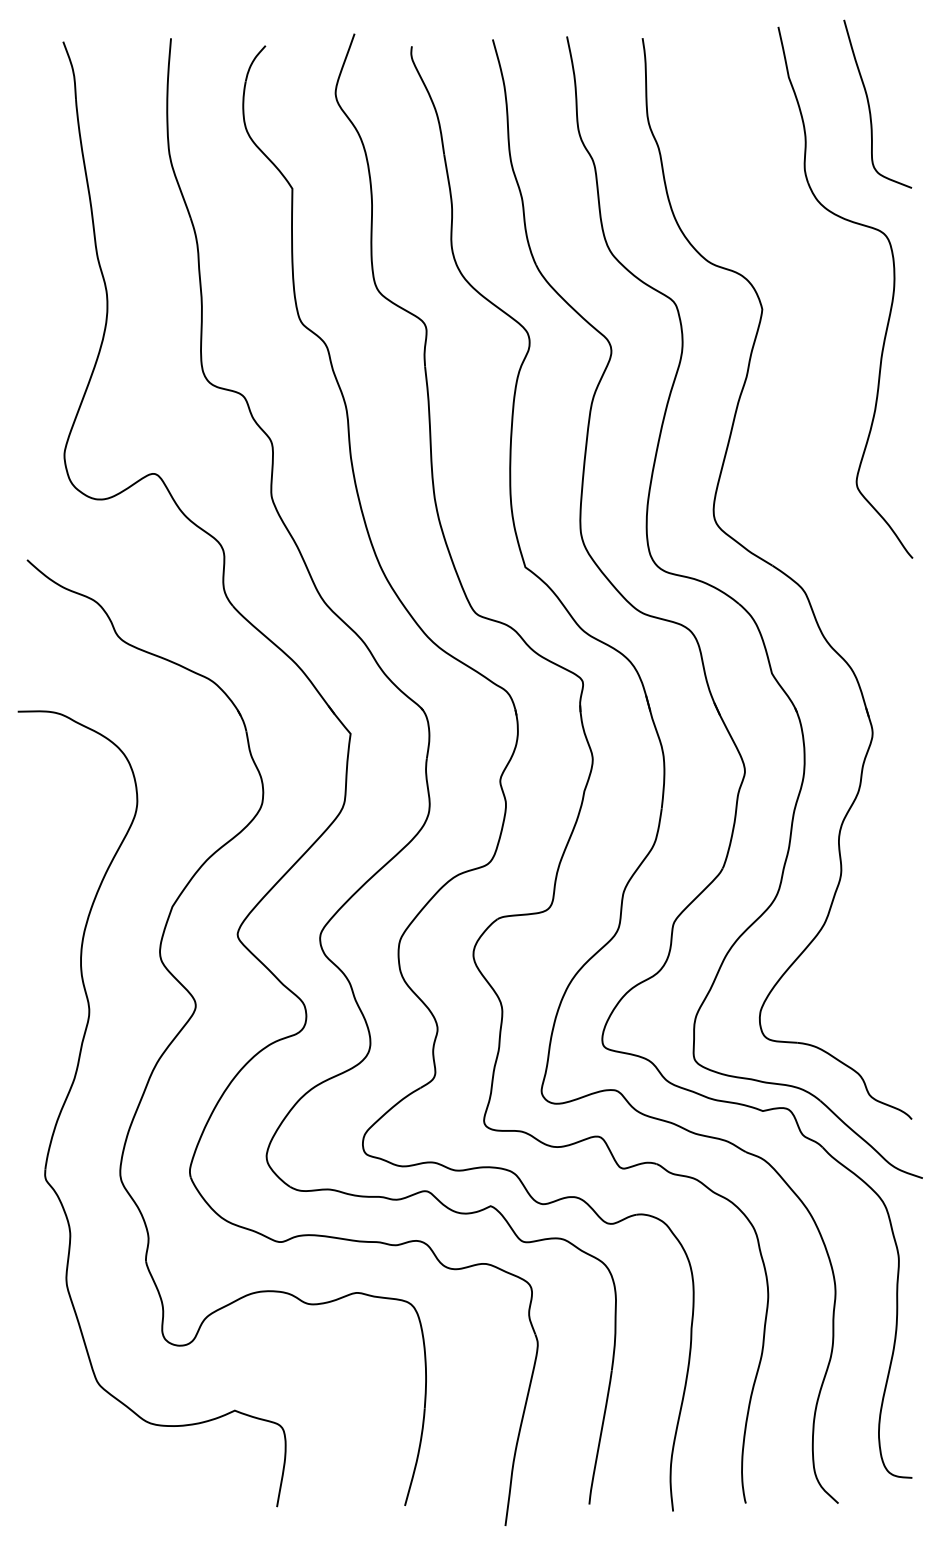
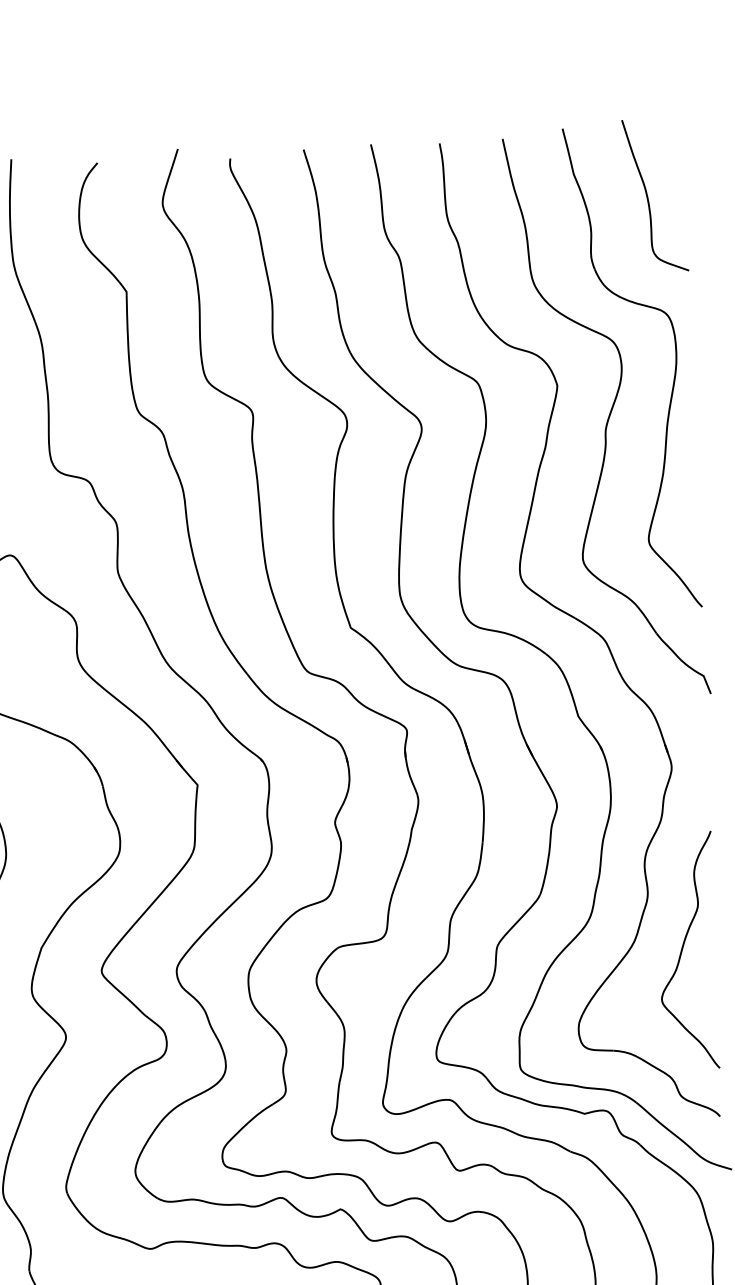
part: (815, 344) -> (606, 415), added
curve: (878, 932) -> (683, 947), added

